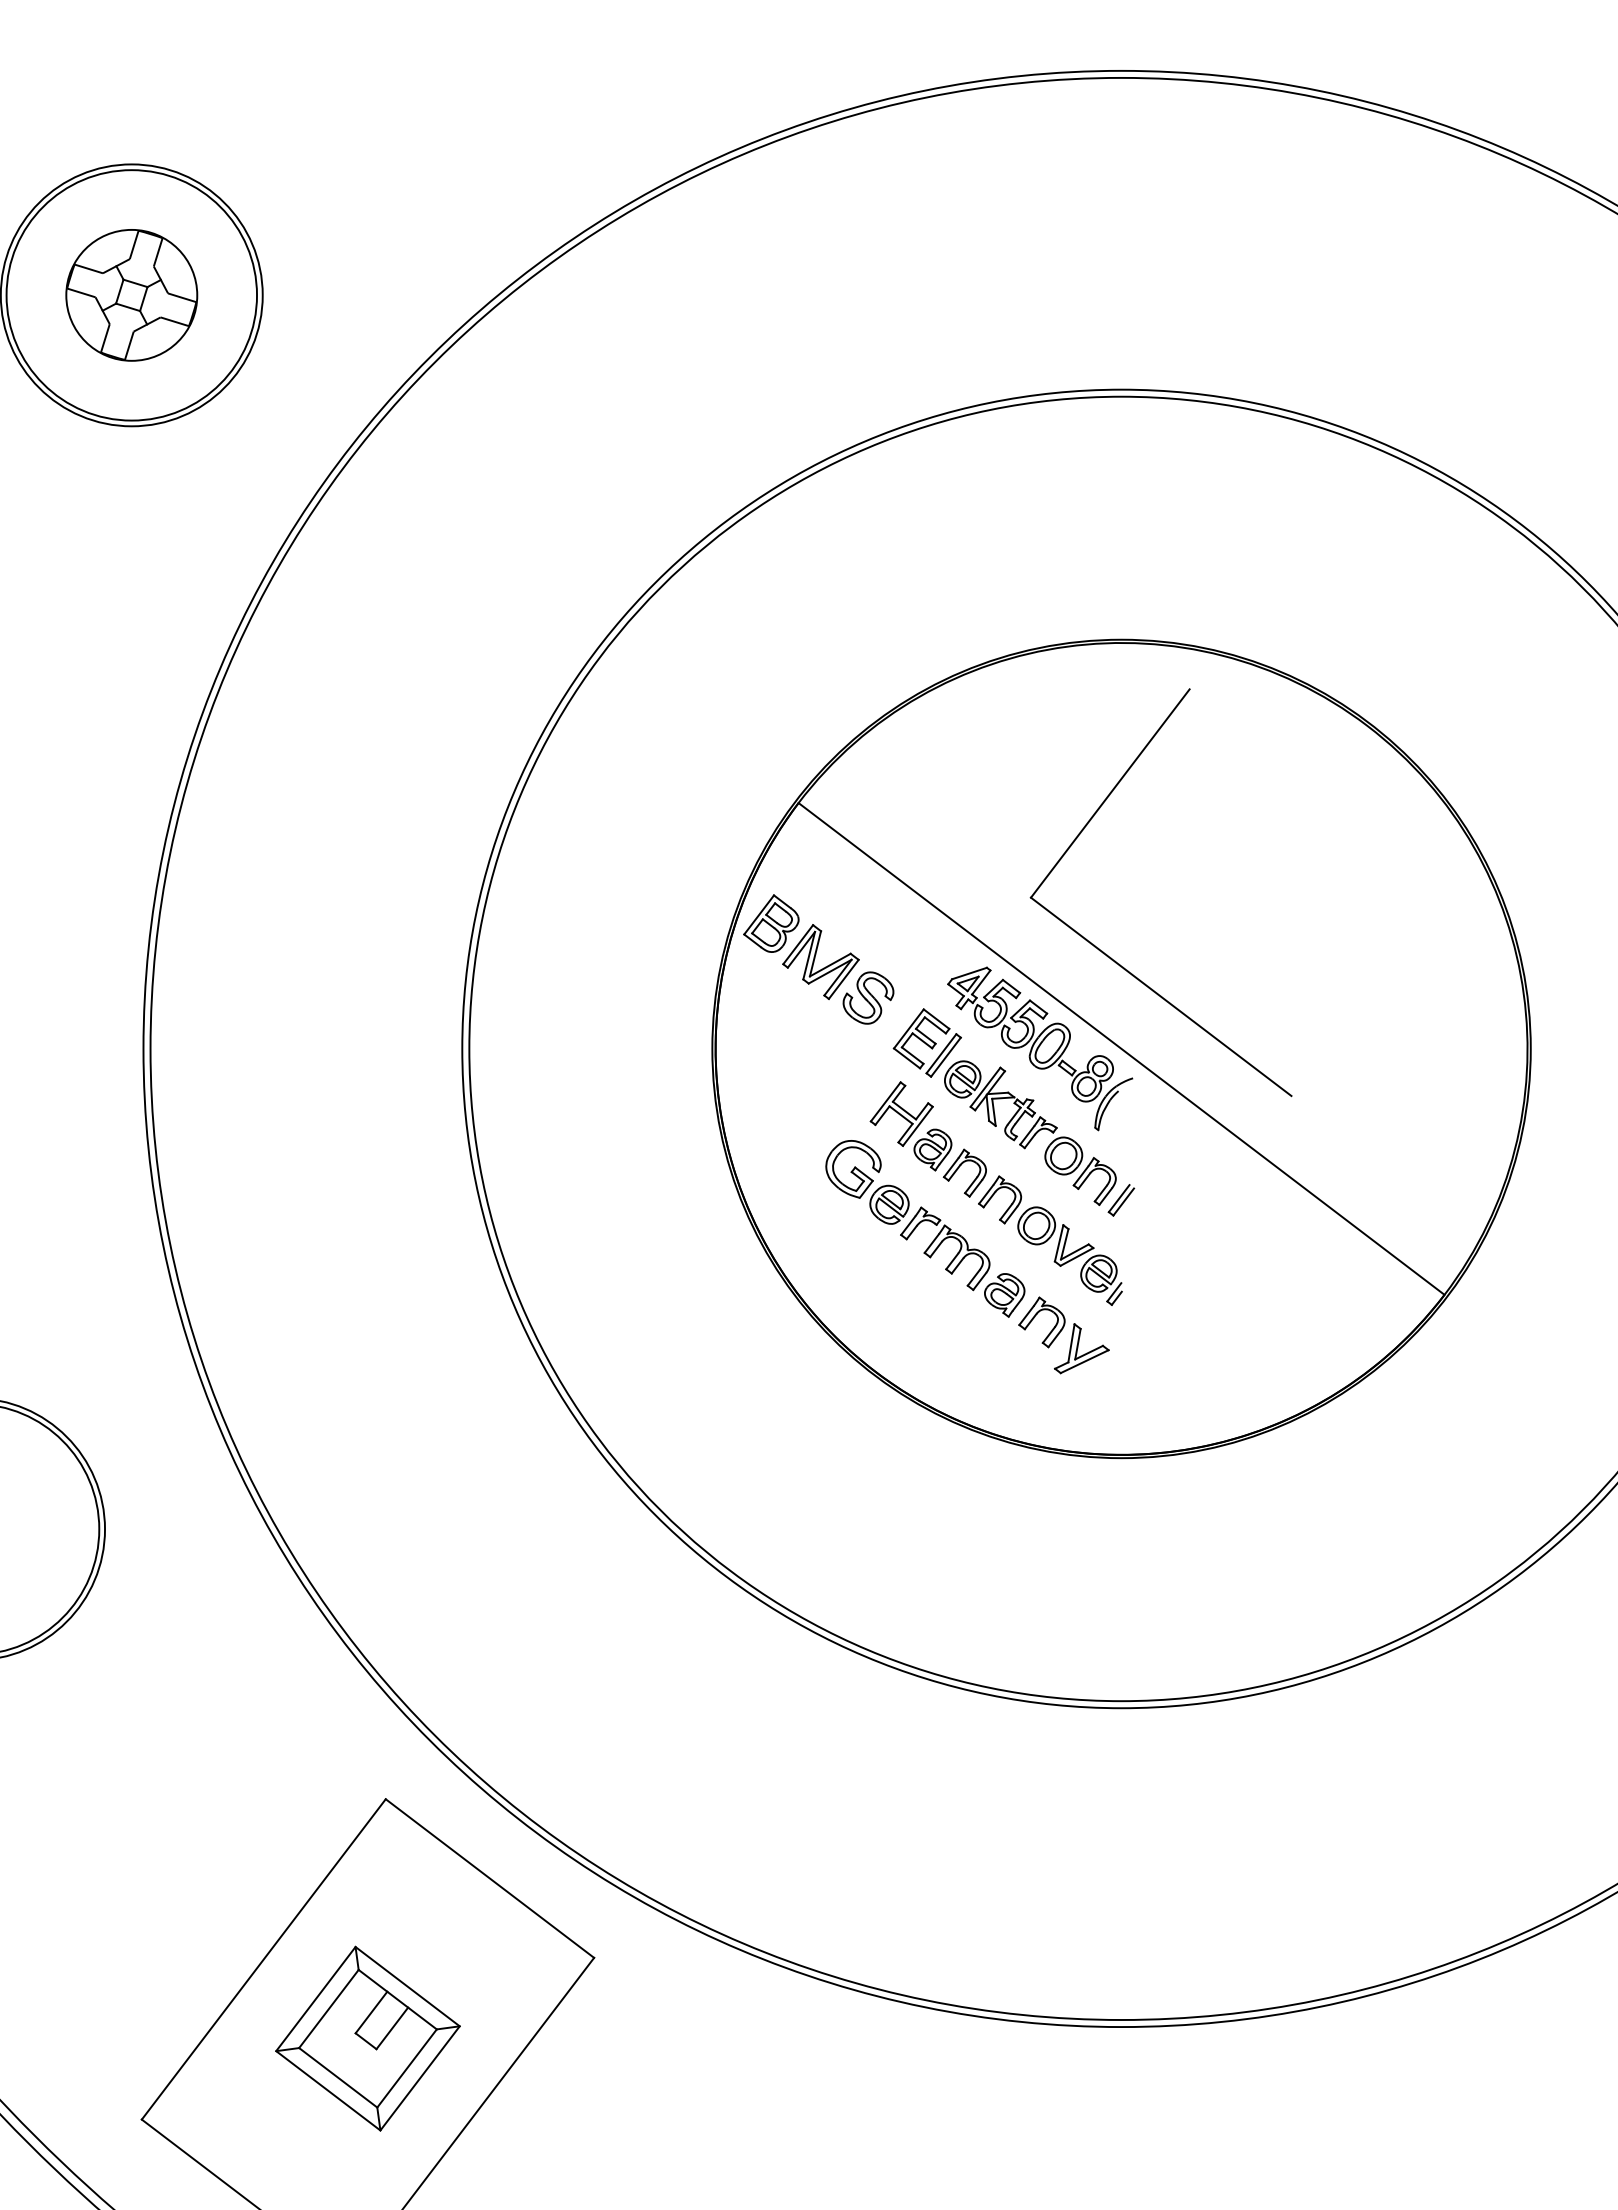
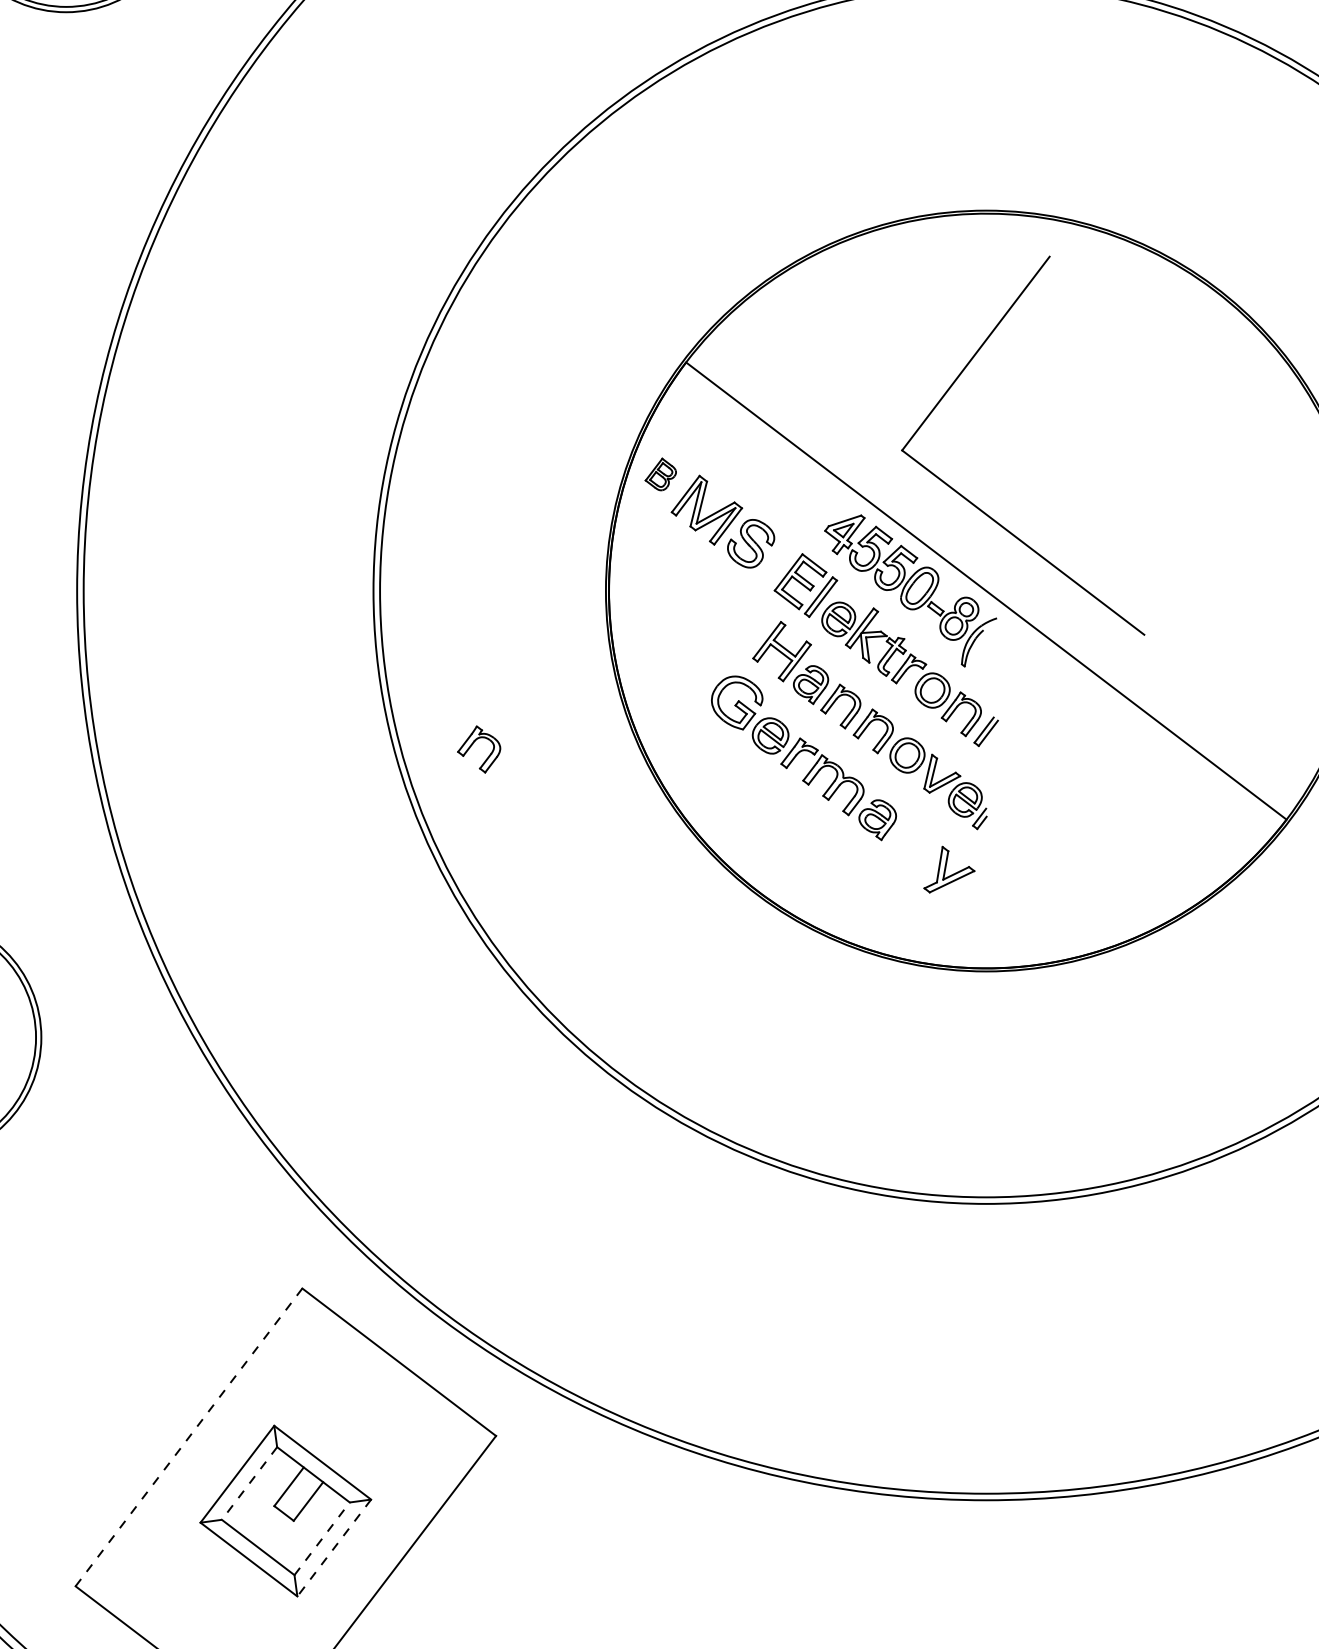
part: (771, 923) -> (660, 474), size x0.6
part: (1034, 1318) -> (472, 745), moved
line: (263, 1959) -> (188, 1437), solid -> dashed
line: (328, 2009) -> (249, 1483), solid -> dashed
line: (407, 2068) -> (322, 1538), solid -> dashed
line: (419, 2078) -> (333, 1548), solid -> dashed

